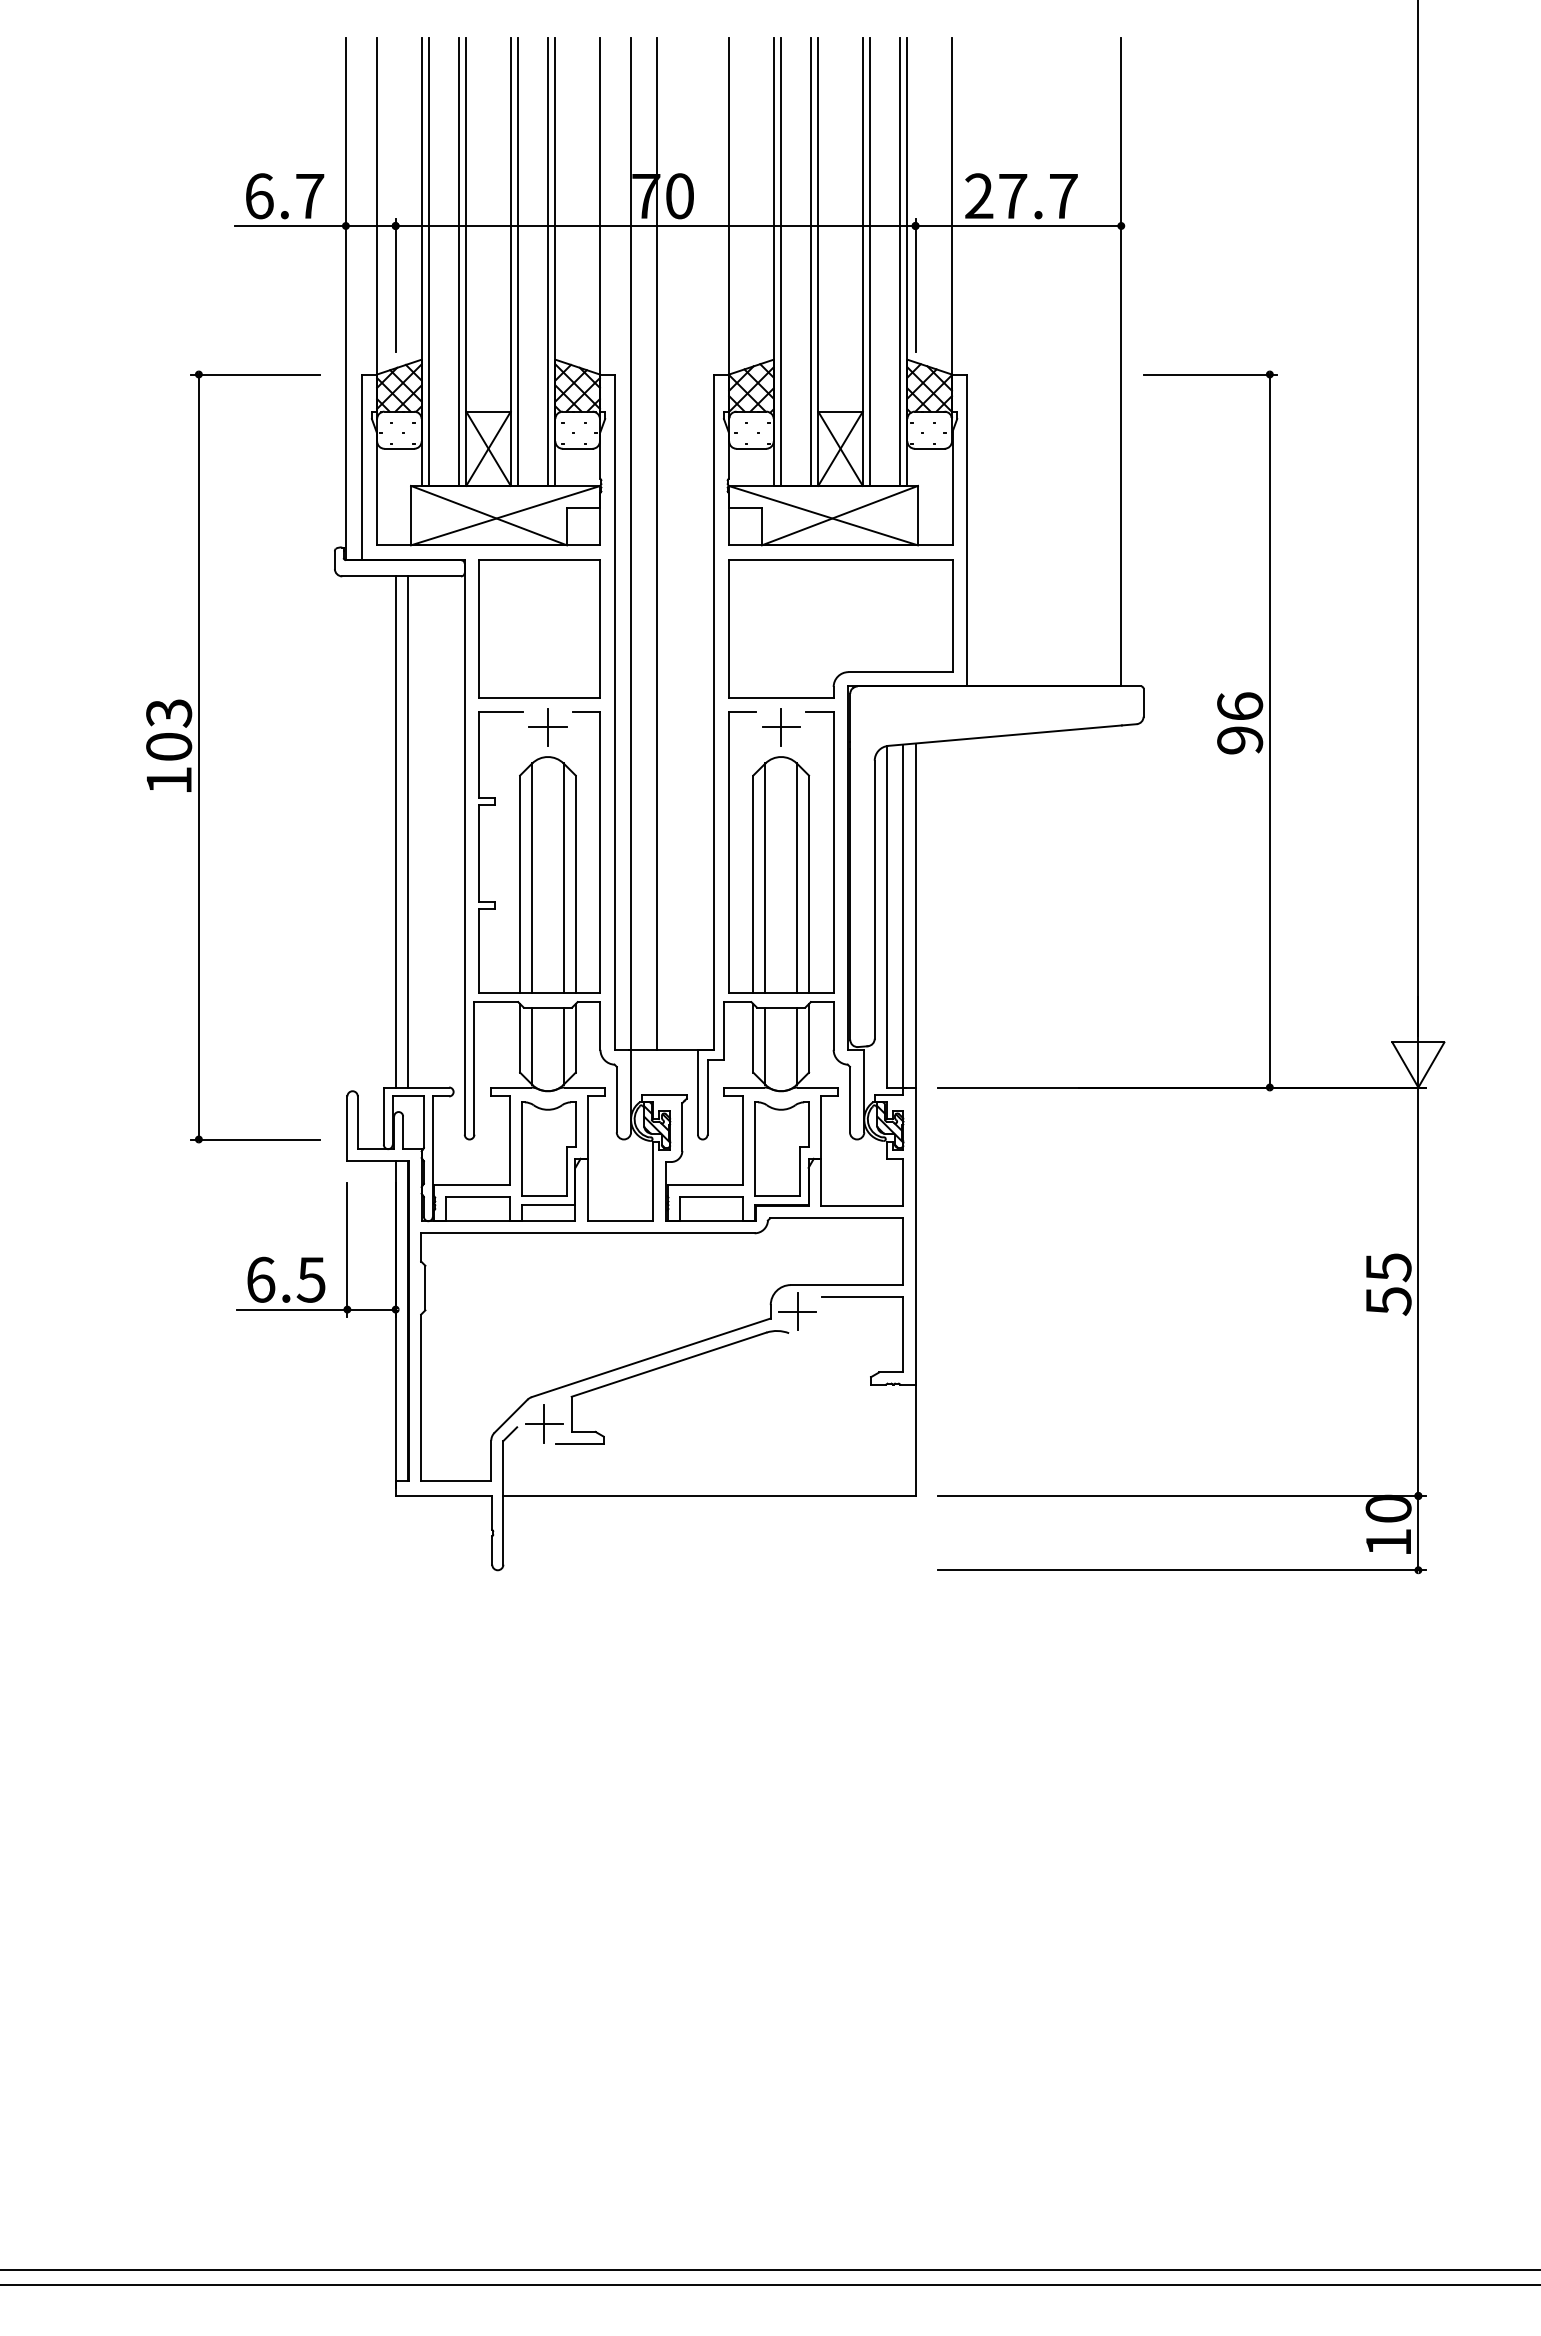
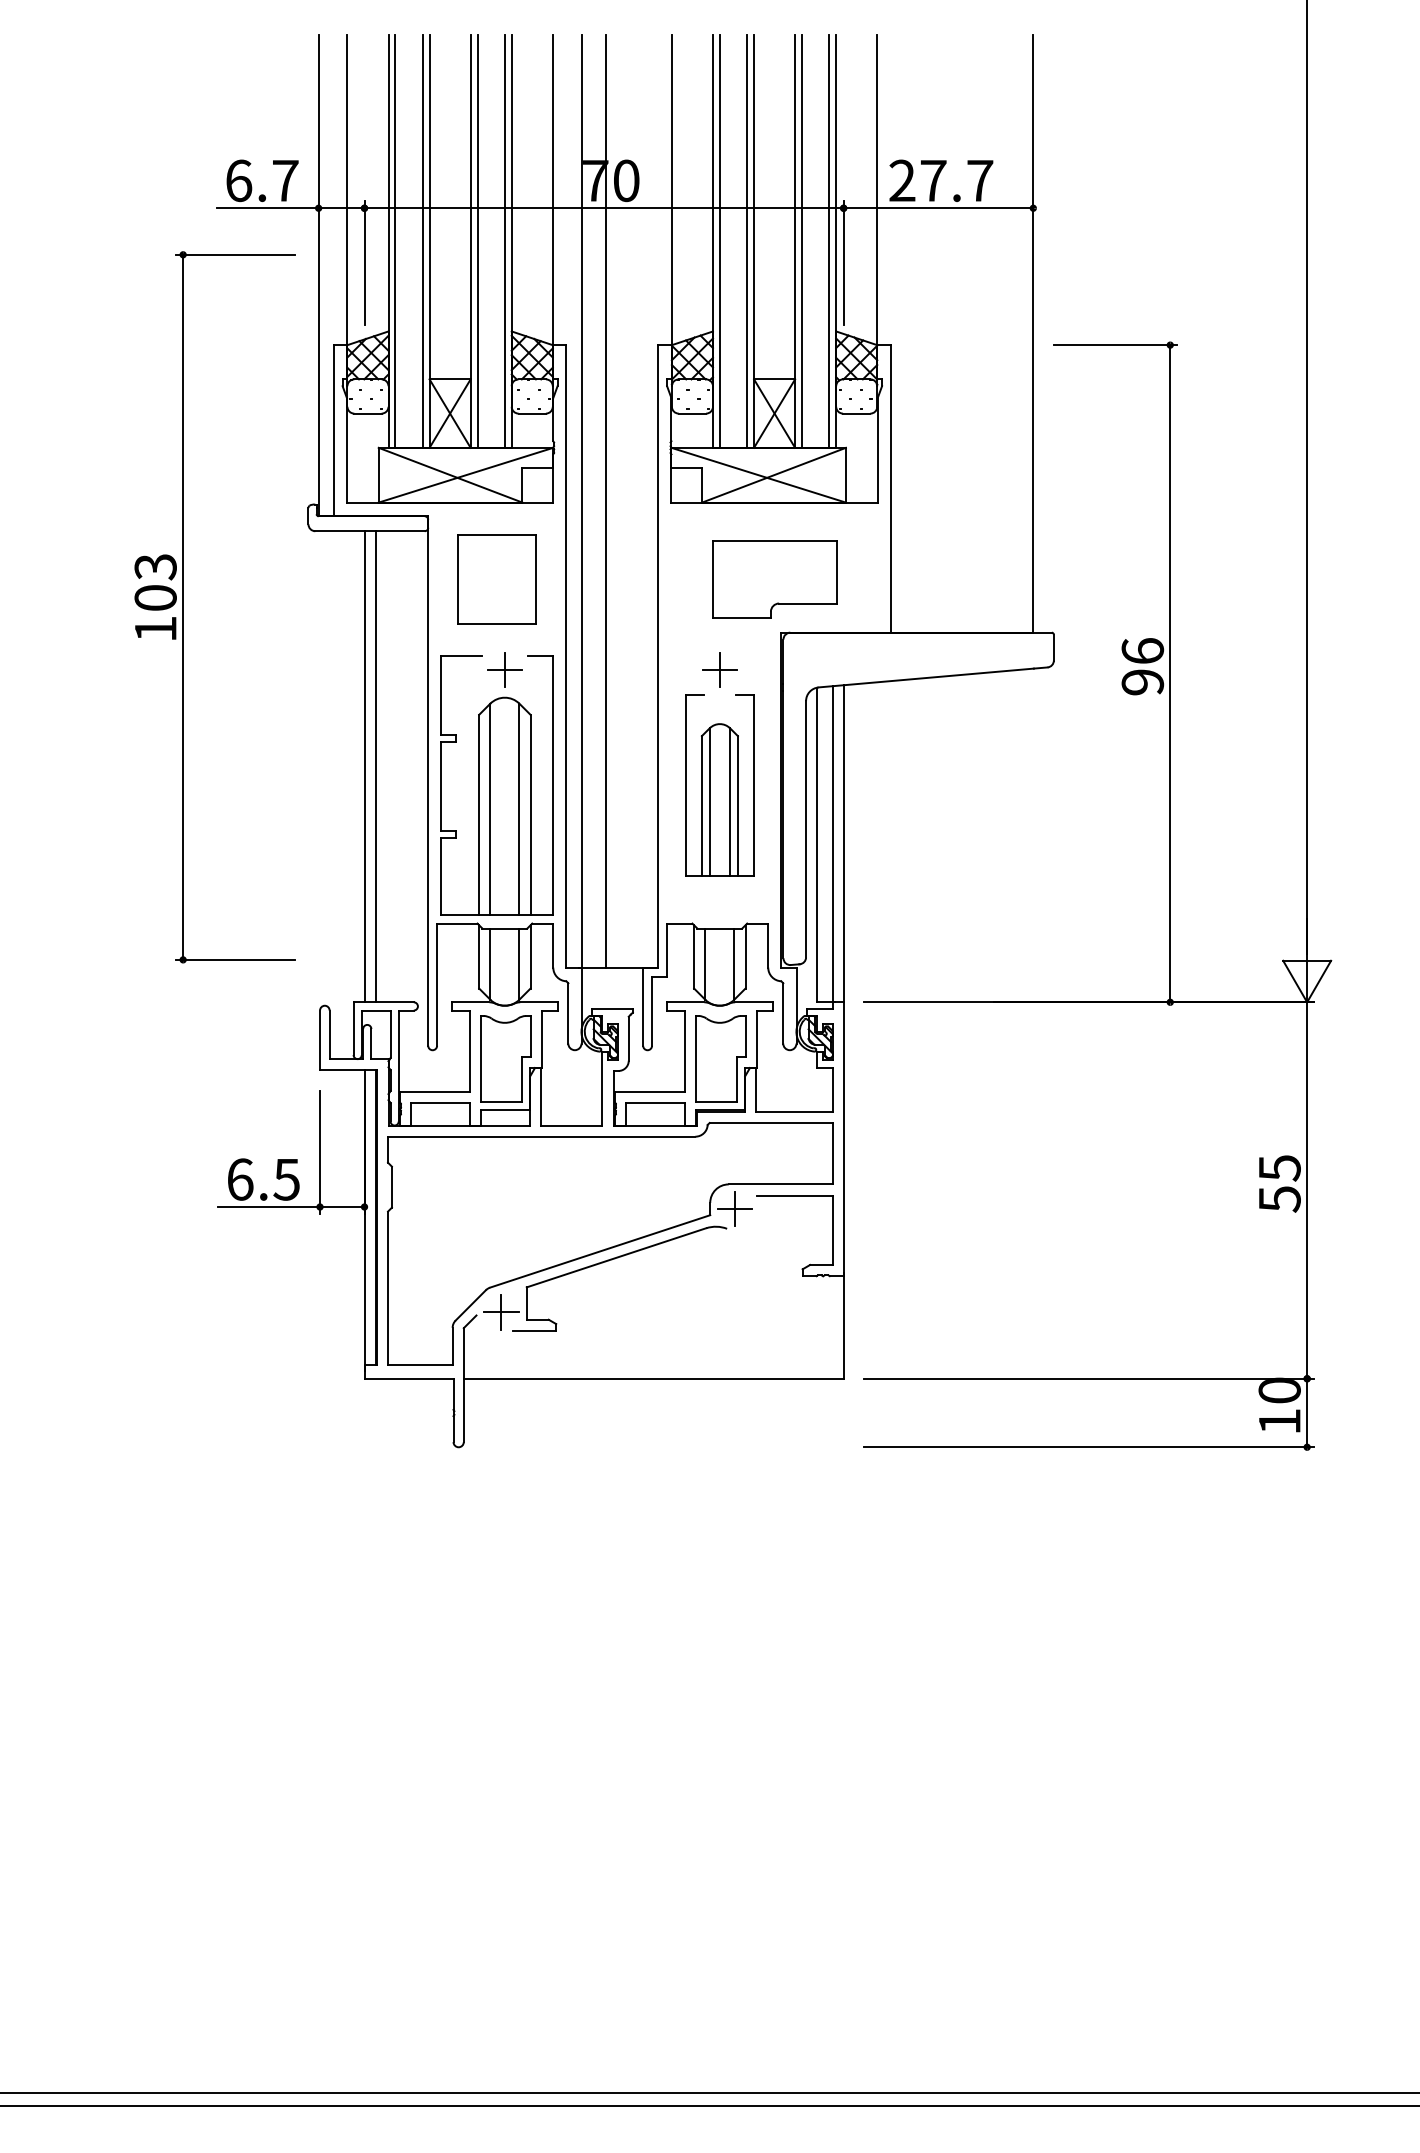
part: (539, 628) -> (497, 579), size x0.7
part: (840, 628) -> (774, 579), size x0.6
part: (199, 756) -> (183, 606), moved
part: (781, 852) -> (720, 785), size x0.7

